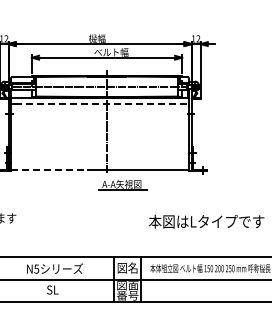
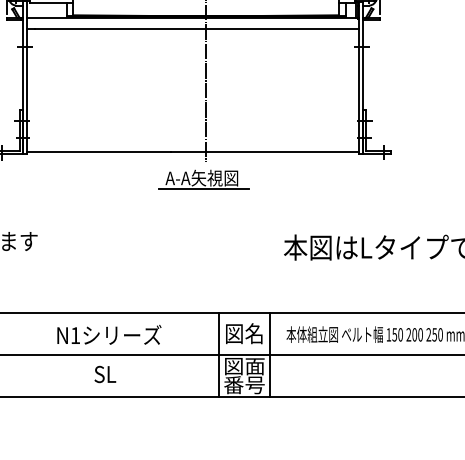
line: (102, 104) -> (197, 30), dashed -> solid
line: (49, 170) -> (99, 152), dashed -> solid
part: (122, 184) -> (203, 178), moved
text: (36, 268) -> (75, 334), N5 -> N1

